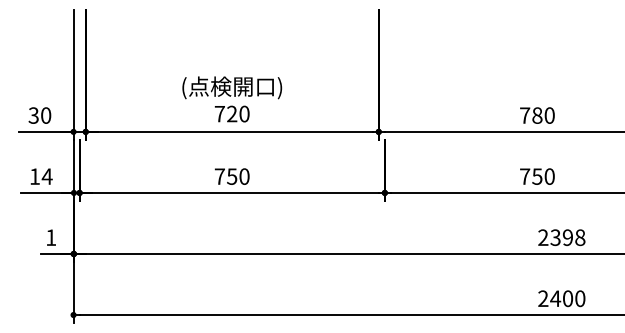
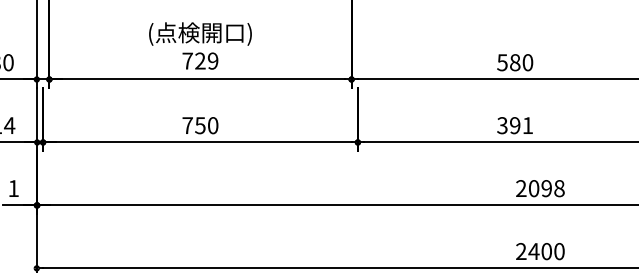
text: (244, 113) -> (213, 60), 720 -> 729
text: (524, 115) -> (501, 62), 780 -> 580
text: (536, 176) -> (514, 125), 750 -> 391
text: (555, 237) -> (533, 188), 2398 -> 2098

